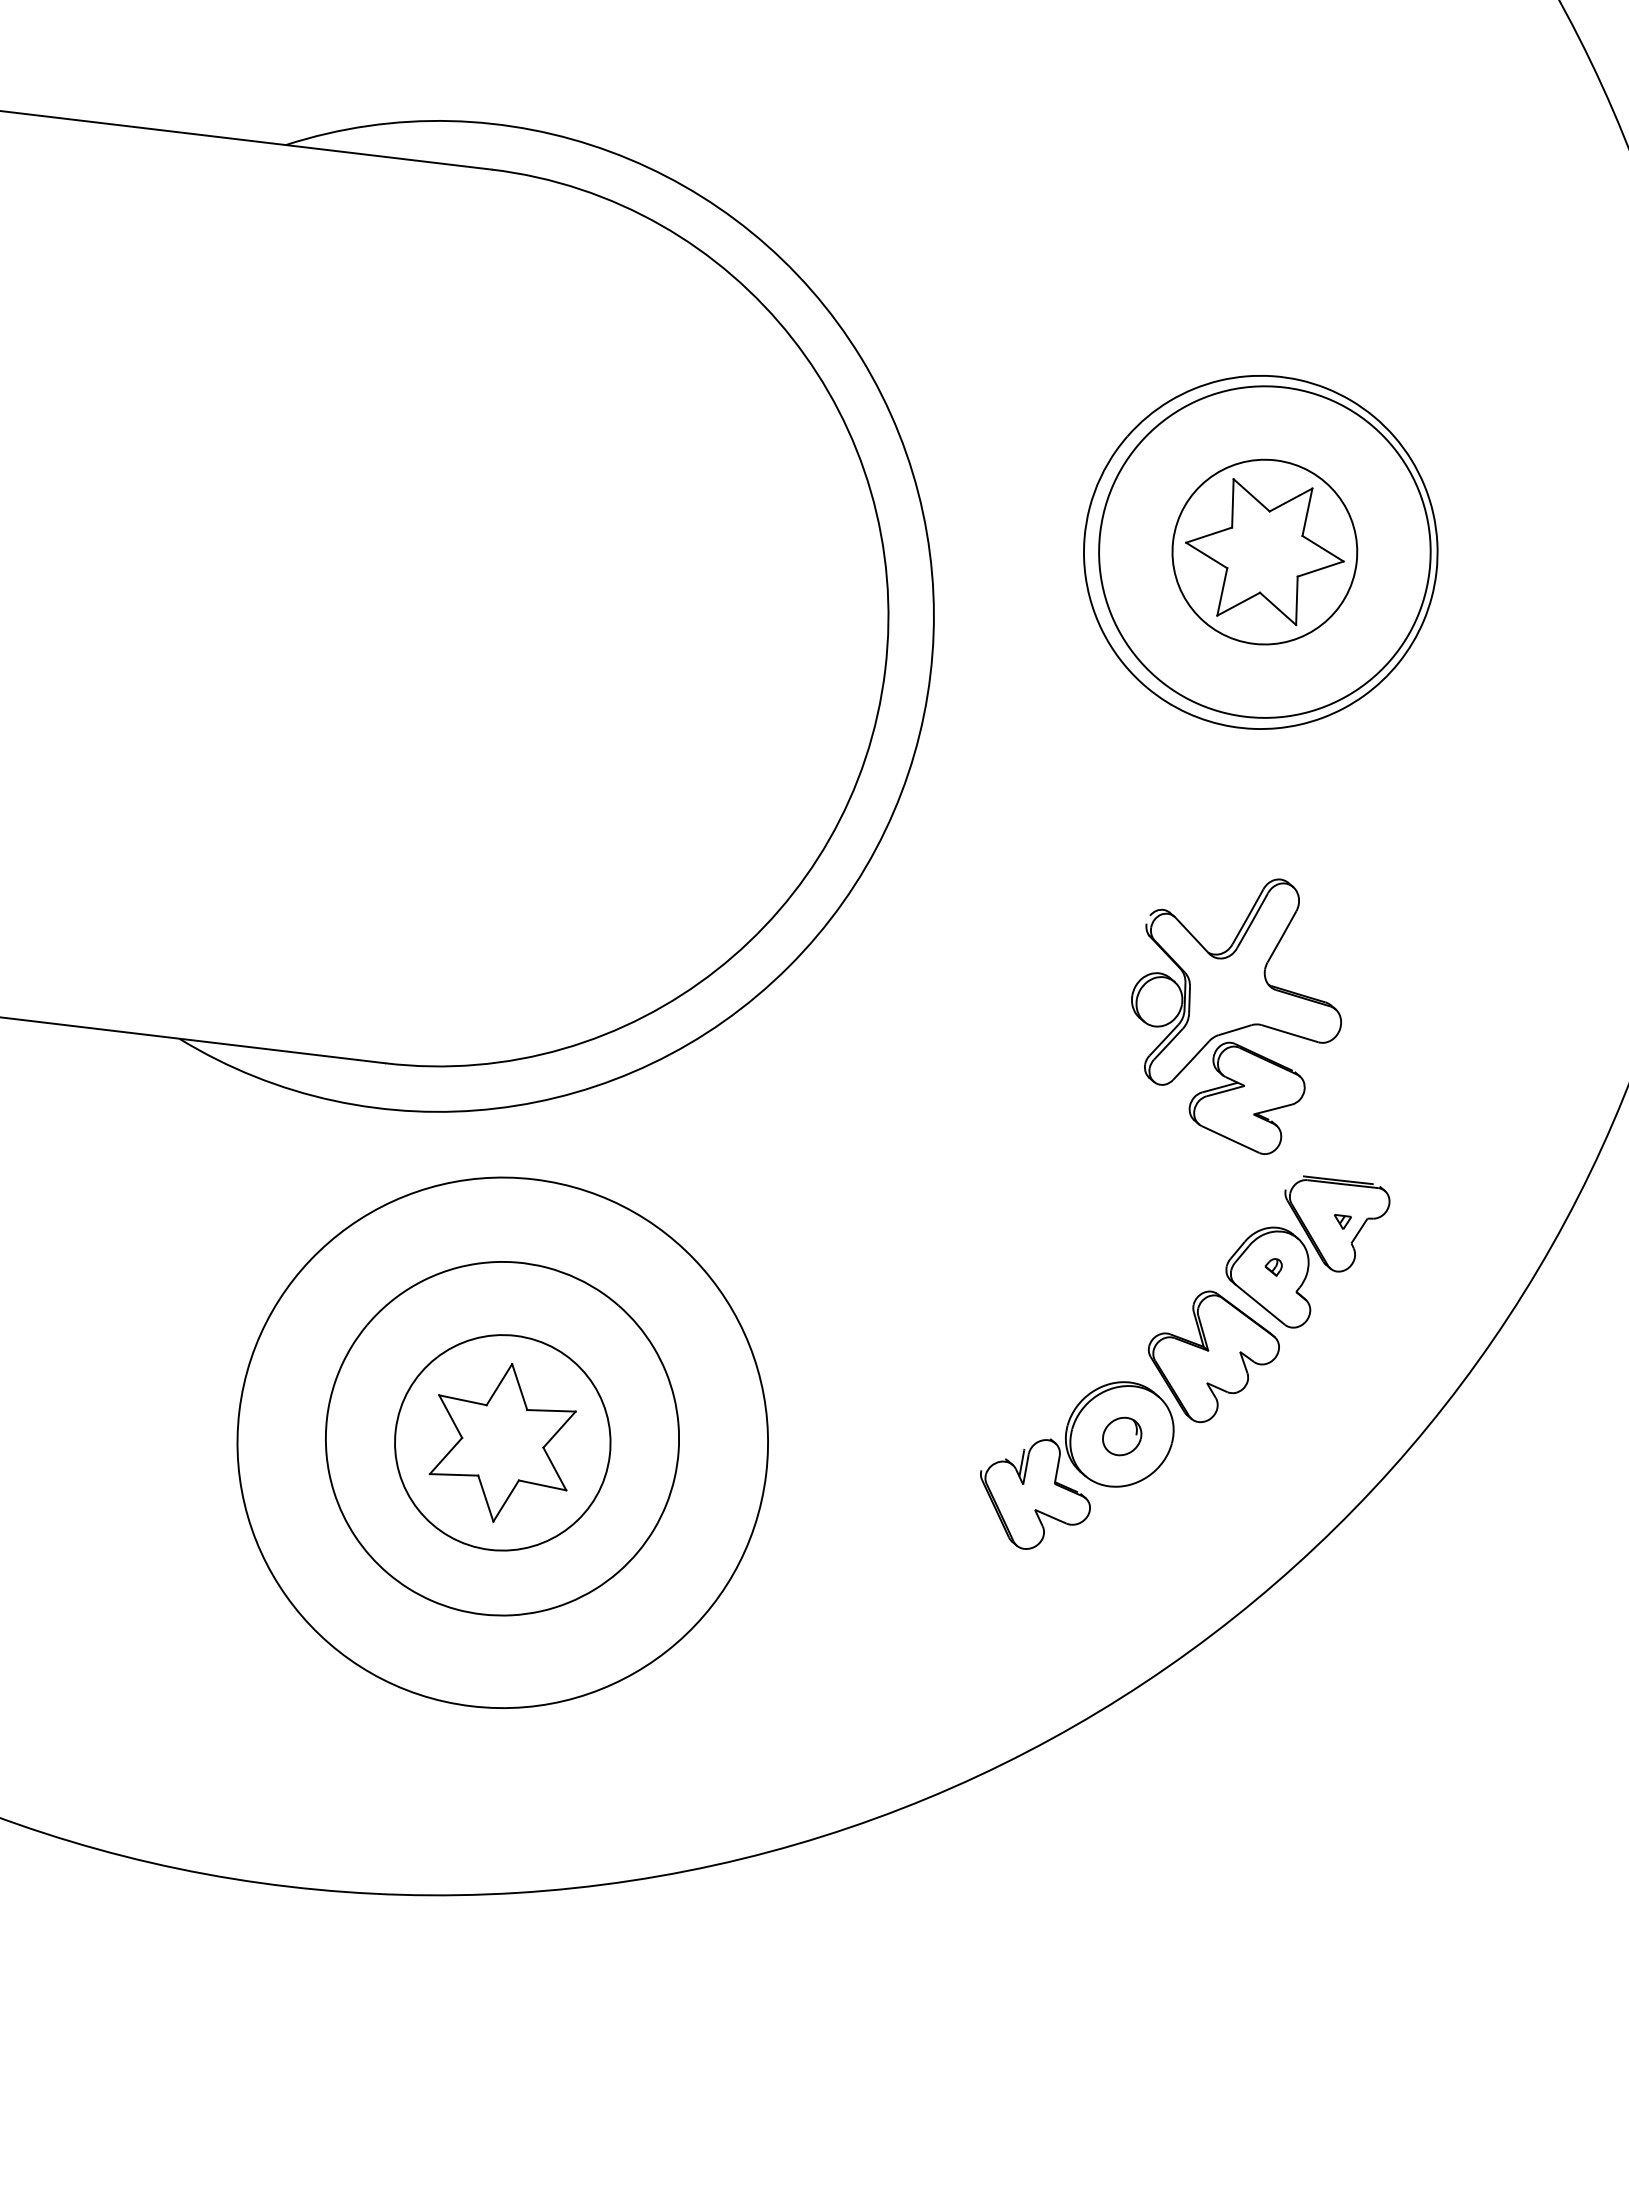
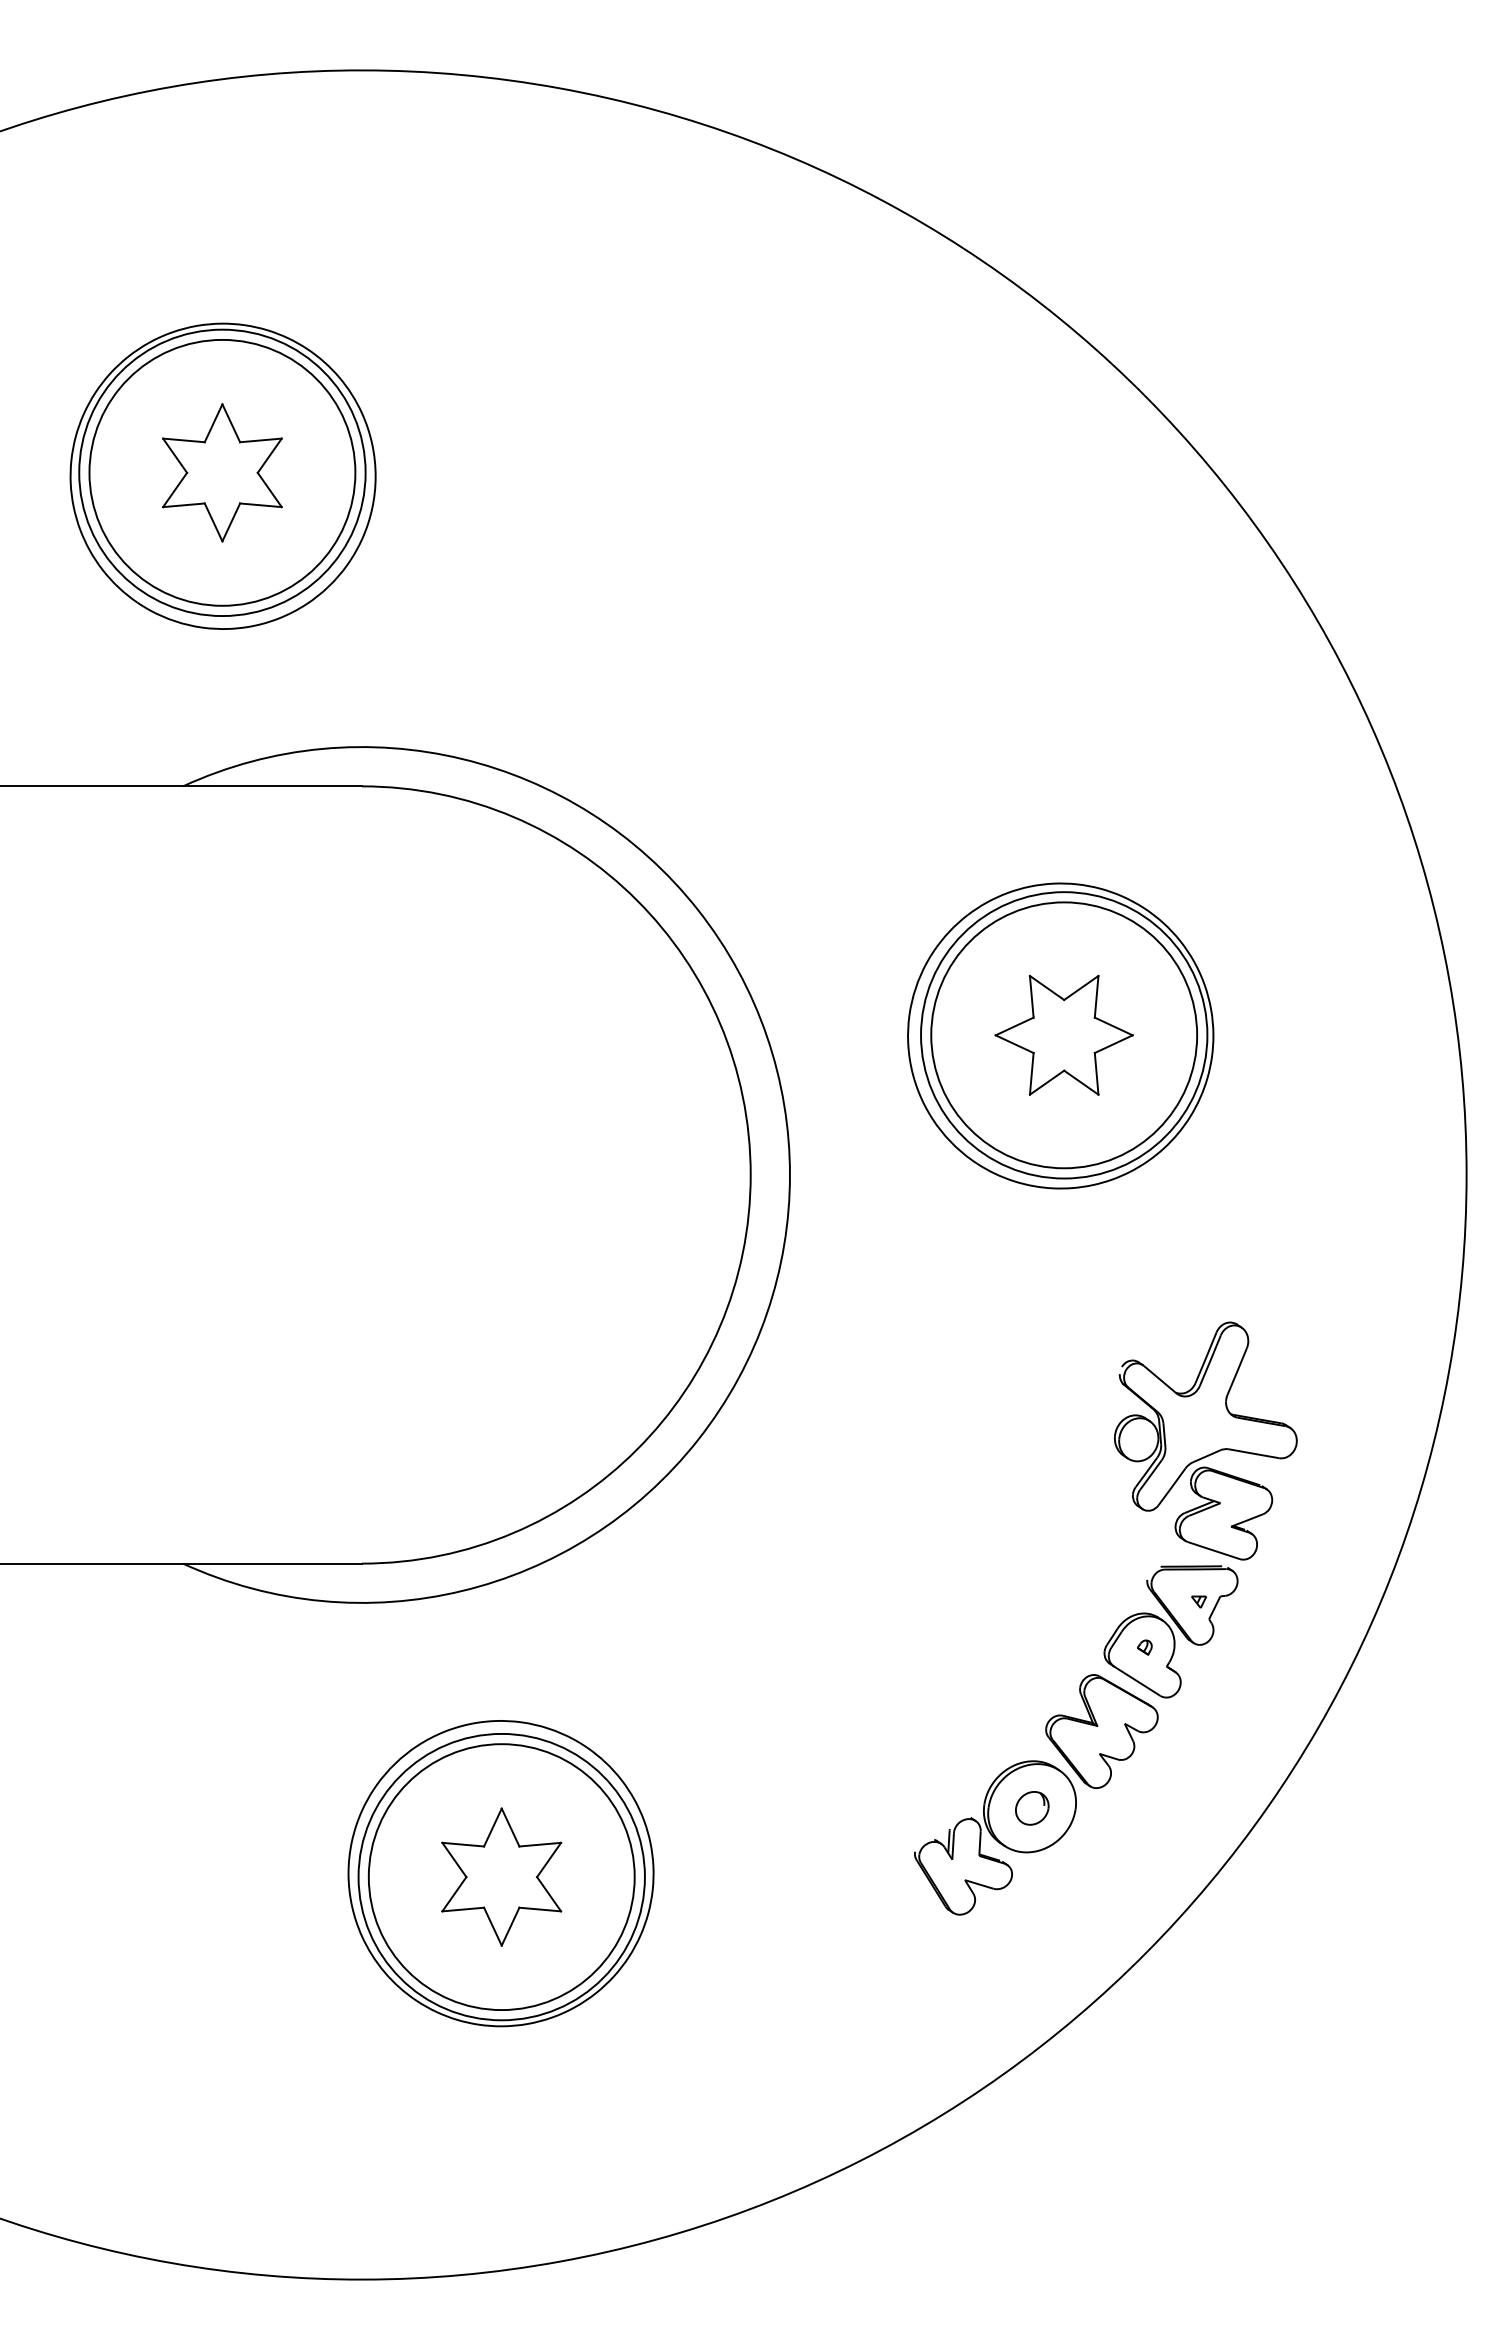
circle: (1265, 552) -> (1064, 1035), size x1.67
part: (1236, 1011) -> (1205, 1440), moved
circle: (502, 1442) -> (501, 1876), size x0.62
circle: (502, 1443) -> (501, 1877), size x1.43

